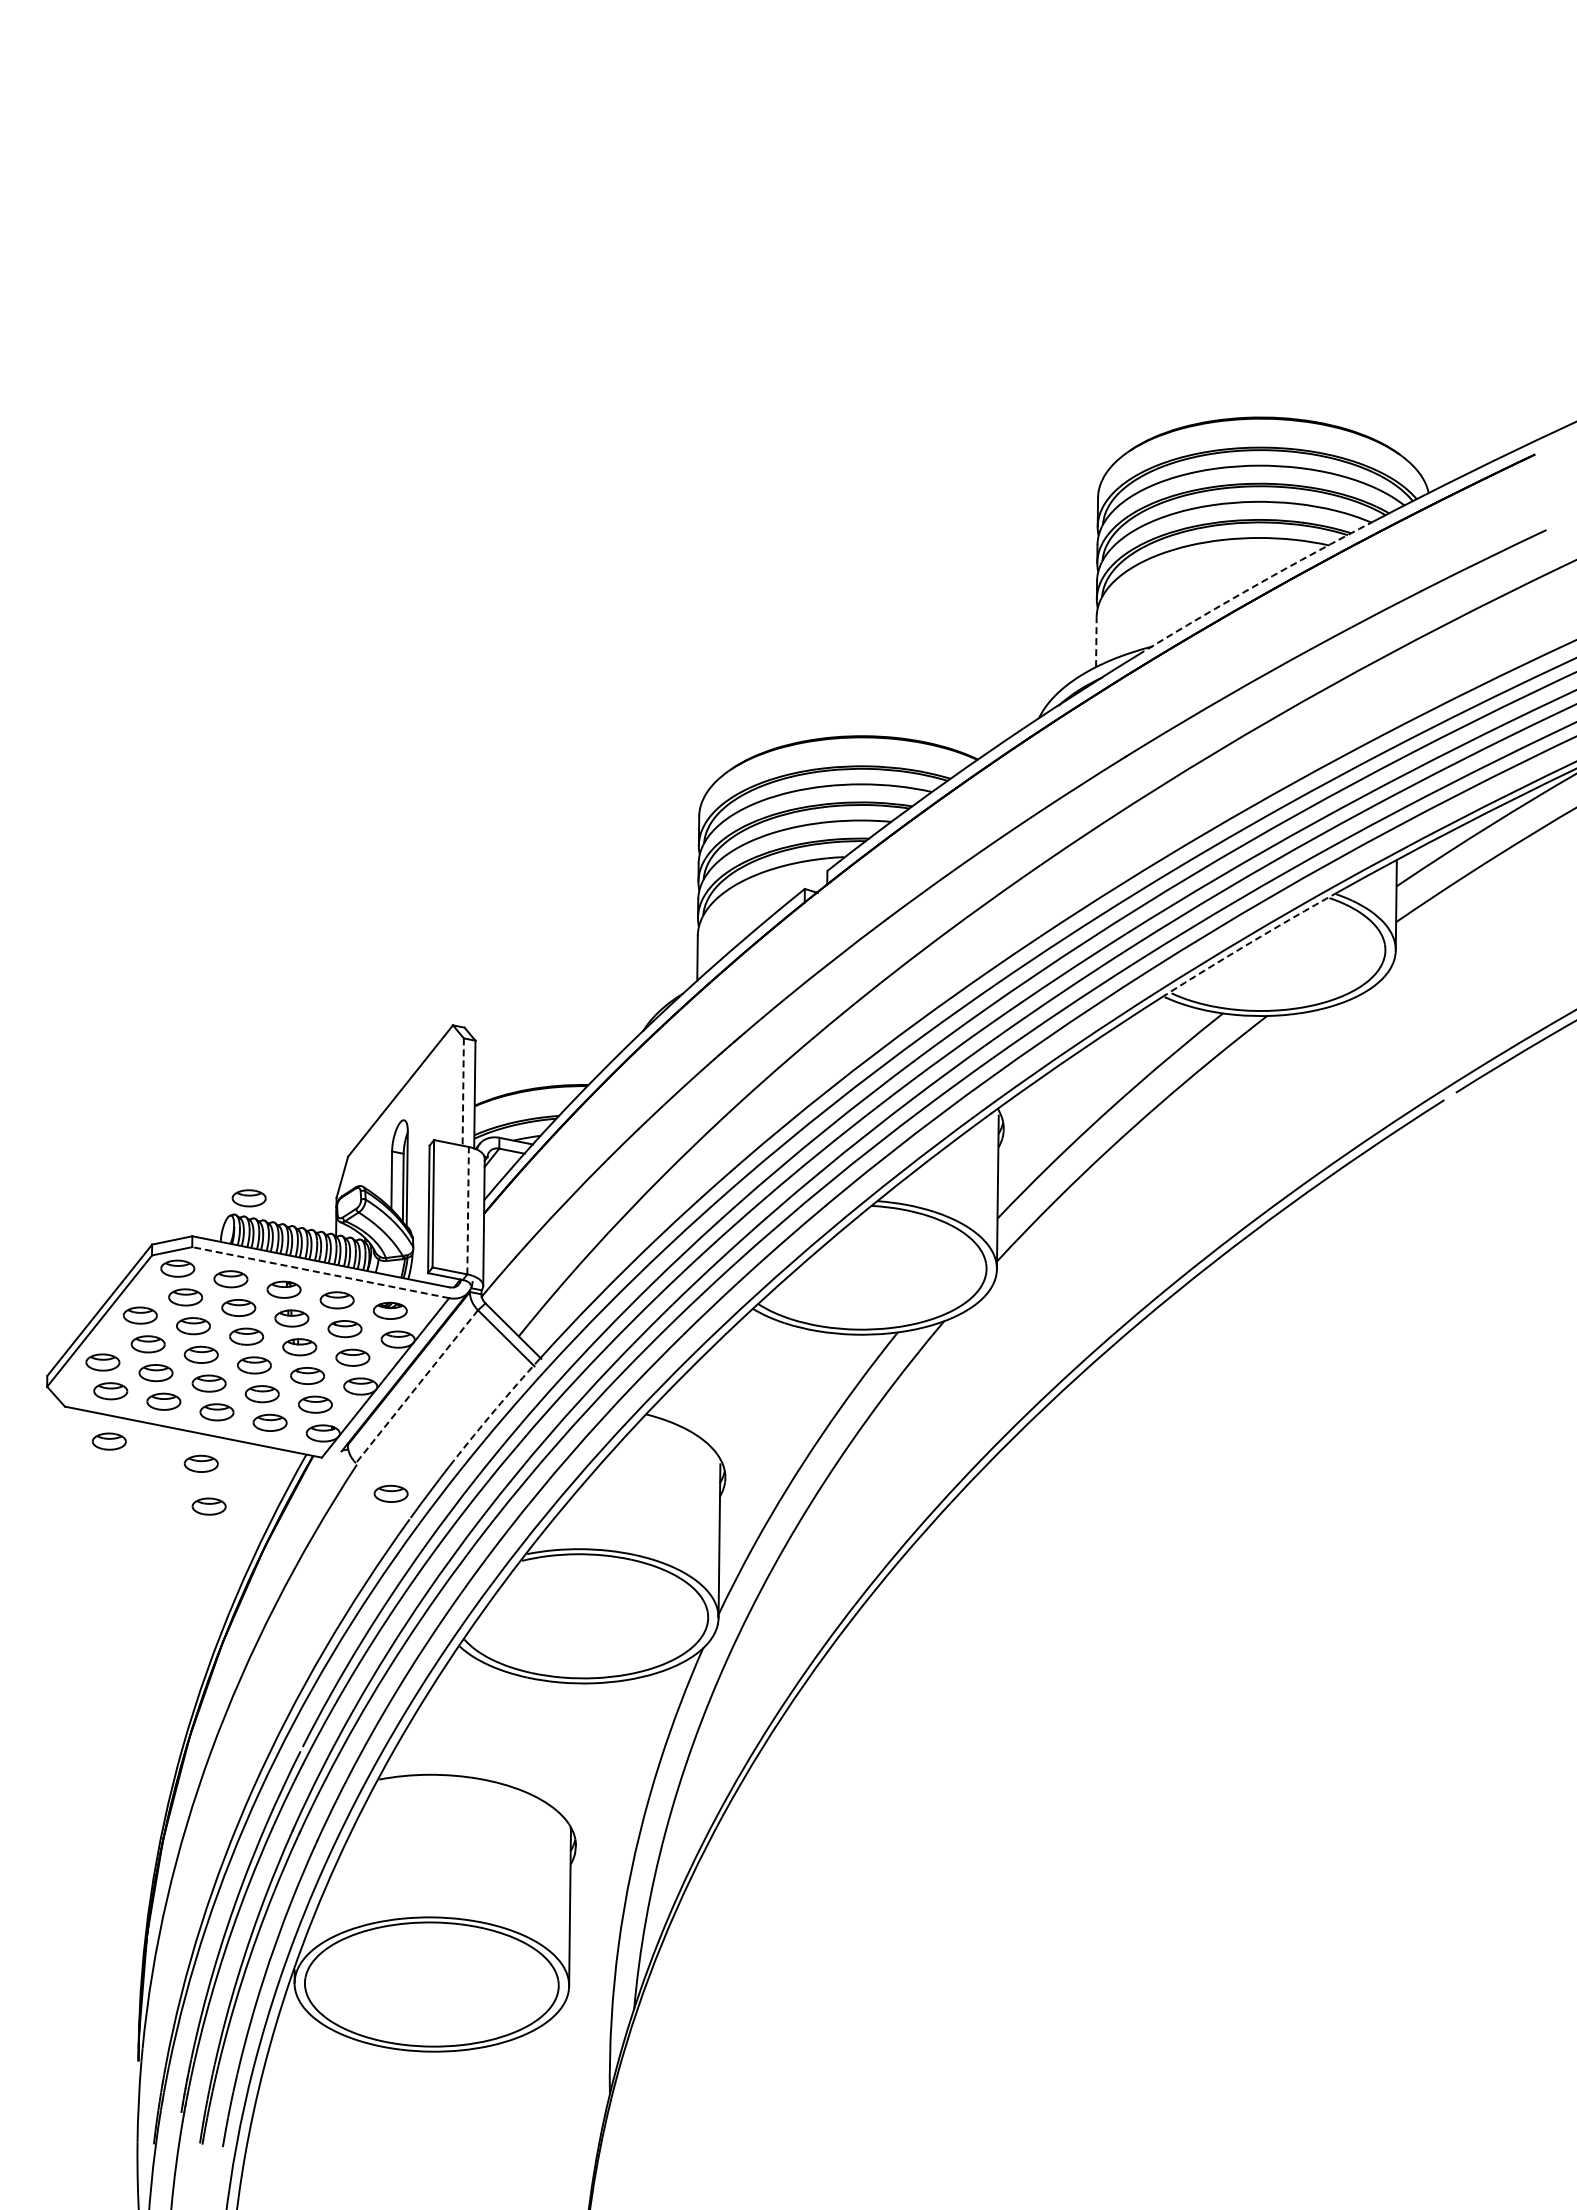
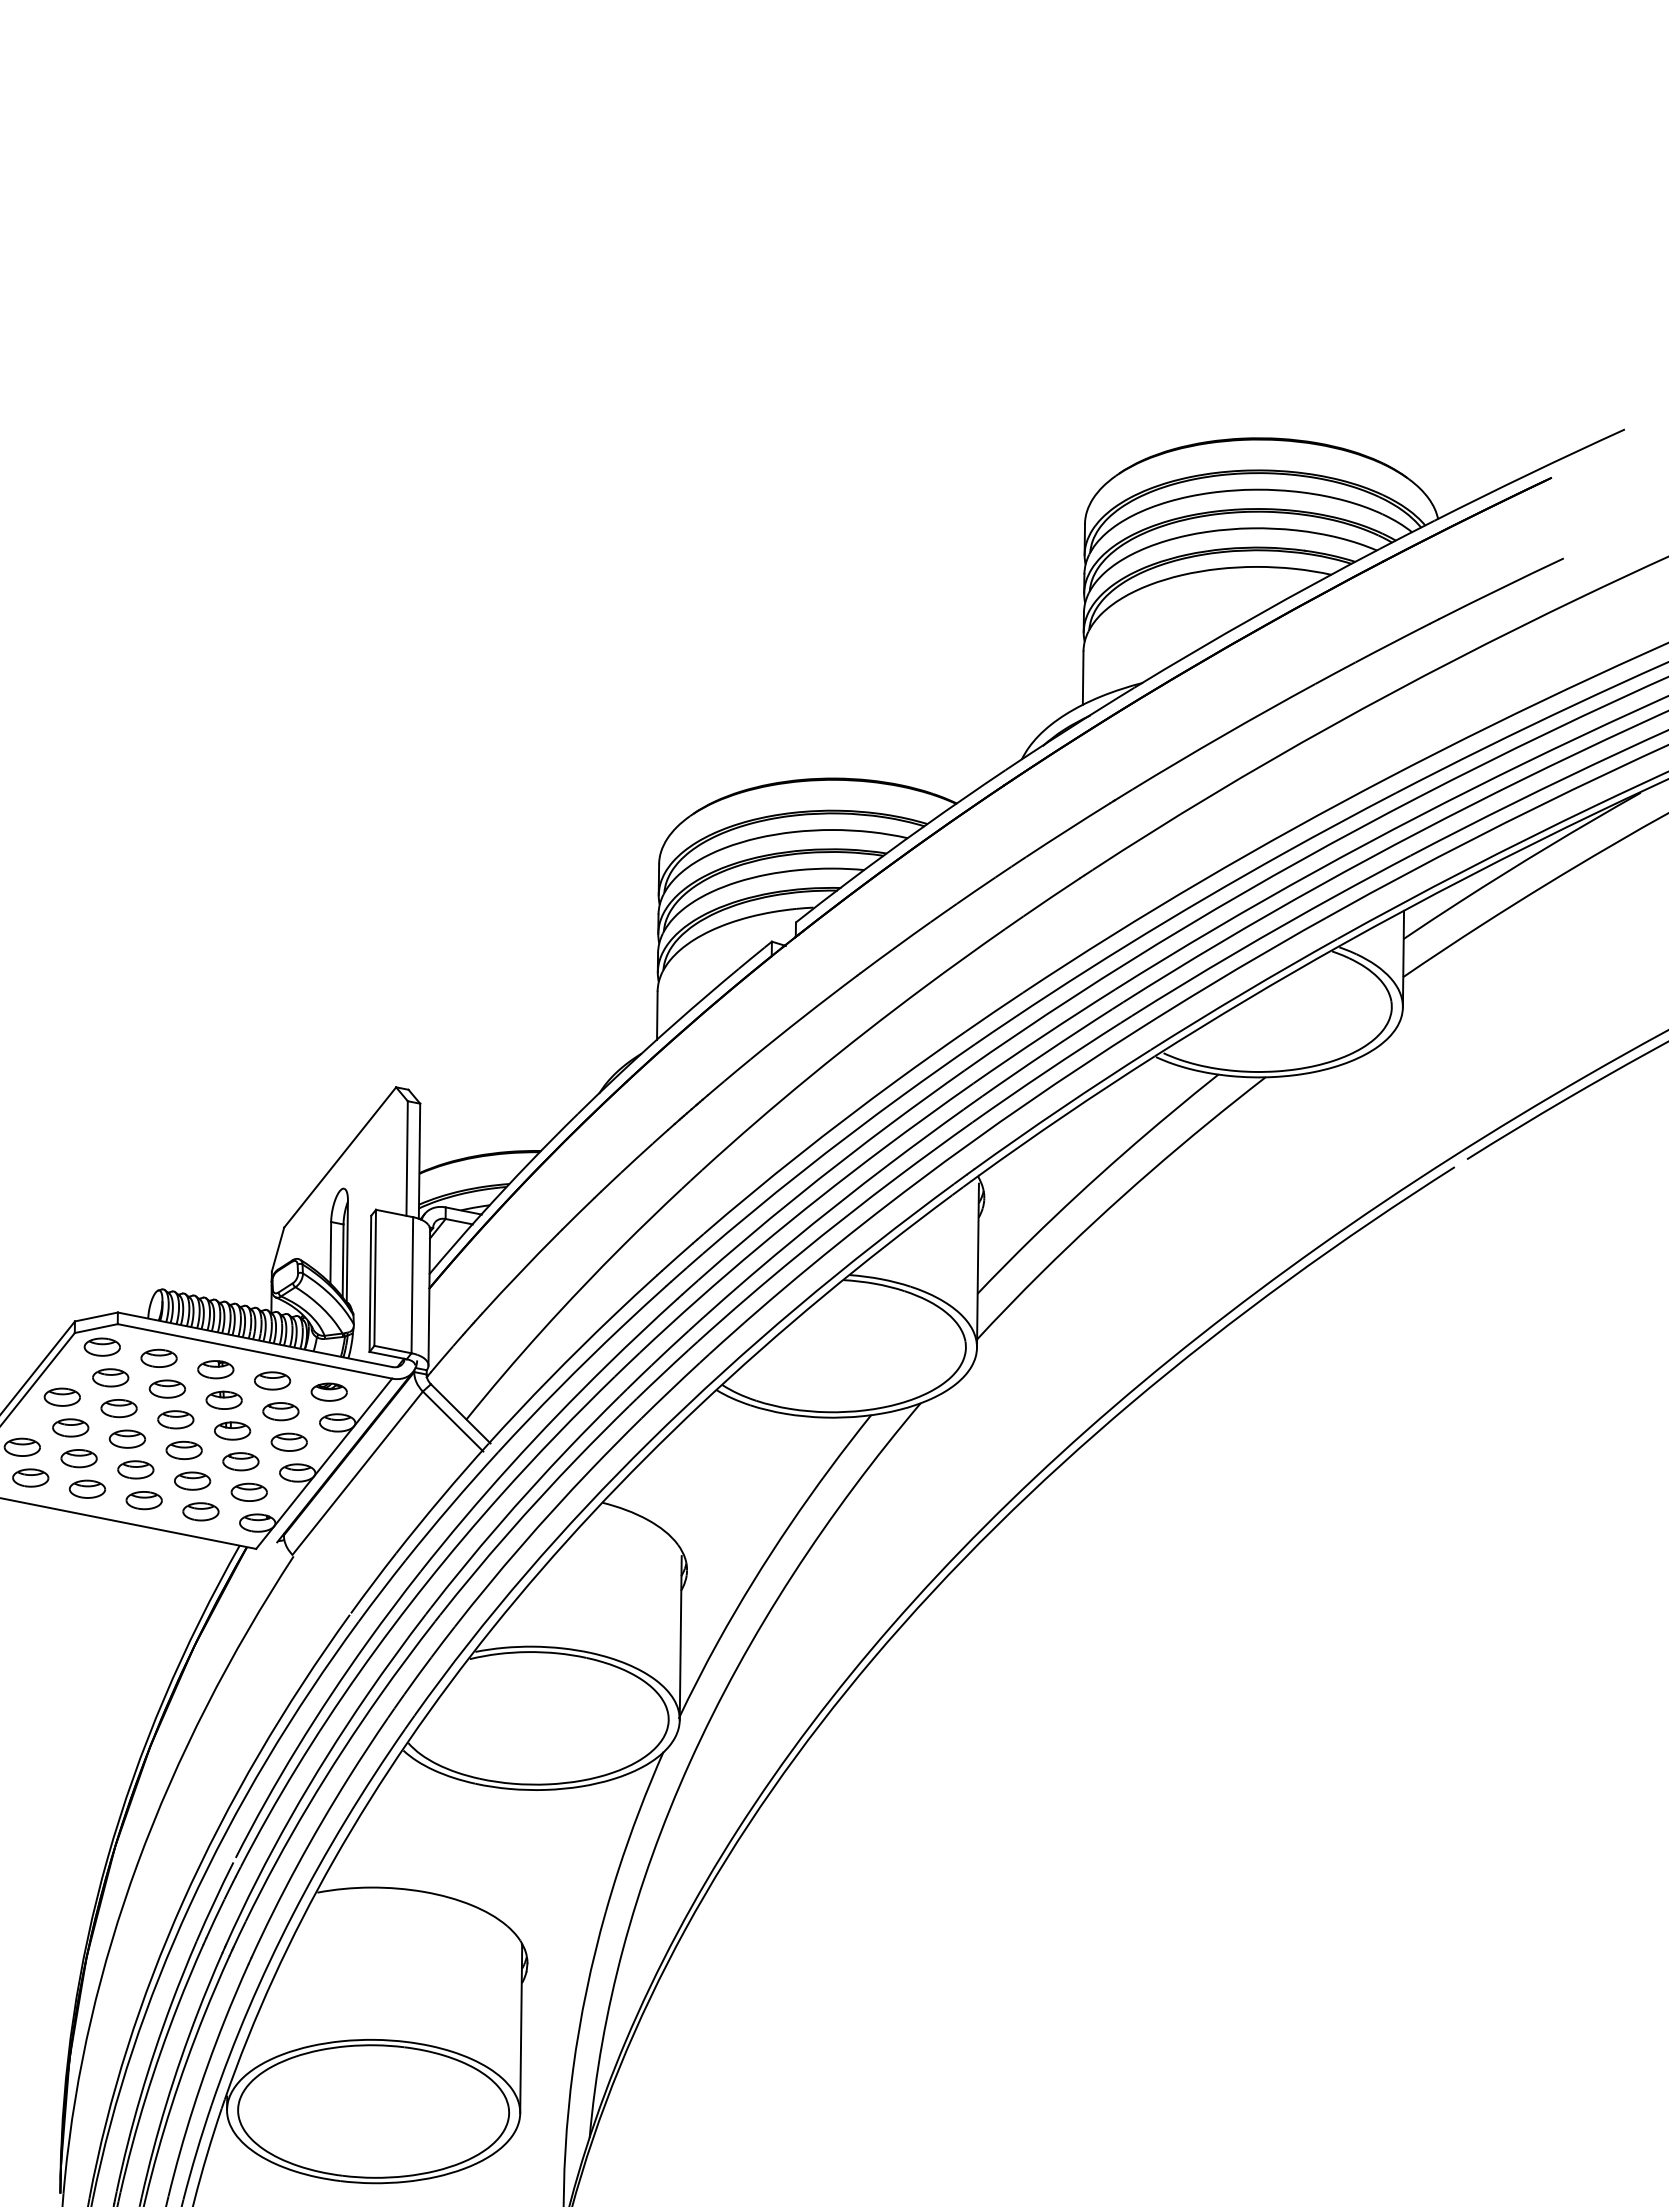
arc: (1258, 584) -> (1256, 616), dashed -> solid
line: (1096, 641) -> (1083, 677), dashed -> solid
arc: (1249, 943) -> (1246, 999), dashed -> solid
line: (463, 1092) -> (407, 1159), dashed -> solid
part: (248, 1198) -> (177, 1272), removed
line: (468, 1210) -> (412, 1285), dashed -> solid
line: (320, 1272) -> (254, 1351), dashed -> solid
line: (416, 1386) -> (357, 1472), dashed -> solid
arc: (495, 1409) -> (441, 1497), dashed -> solid
part: (108, 1441) -> (28, 1531), removed
part: (200, 1463) -> (126, 1555), removed
part: (390, 1493) -> (329, 1587), removed
part: (208, 1506) -> (135, 1601), removed

